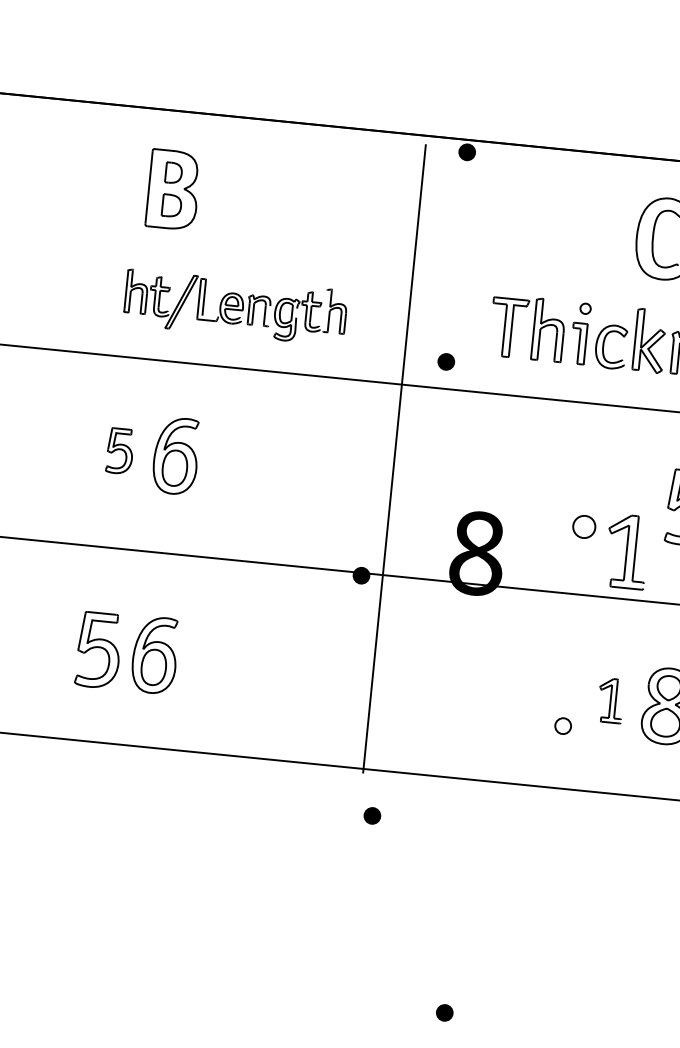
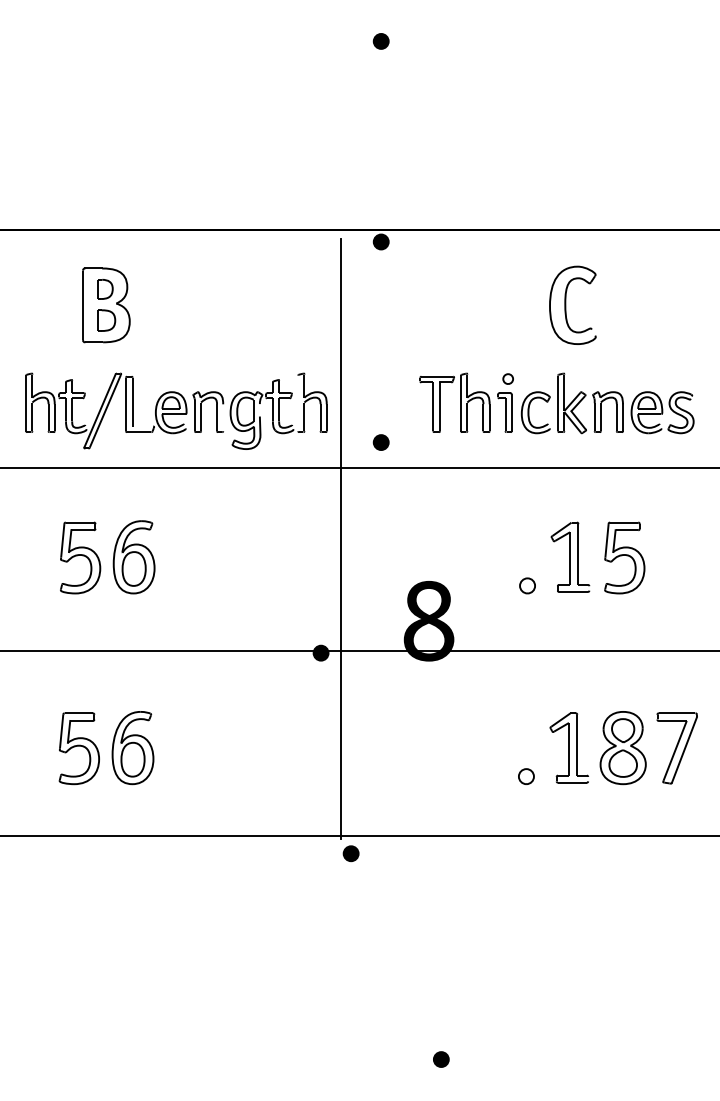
part: (235, 307) -> (176, 410), size x1.43
part: (120, 450) -> (80, 557), size x1.67
part: (584, 526) -> (527, 585), size x0.71
part: (627, 550) -> (570, 556), moved
part: (610, 700) -> (568, 747), size x1.67
part: (371, 815) -> (350, 853), moved

